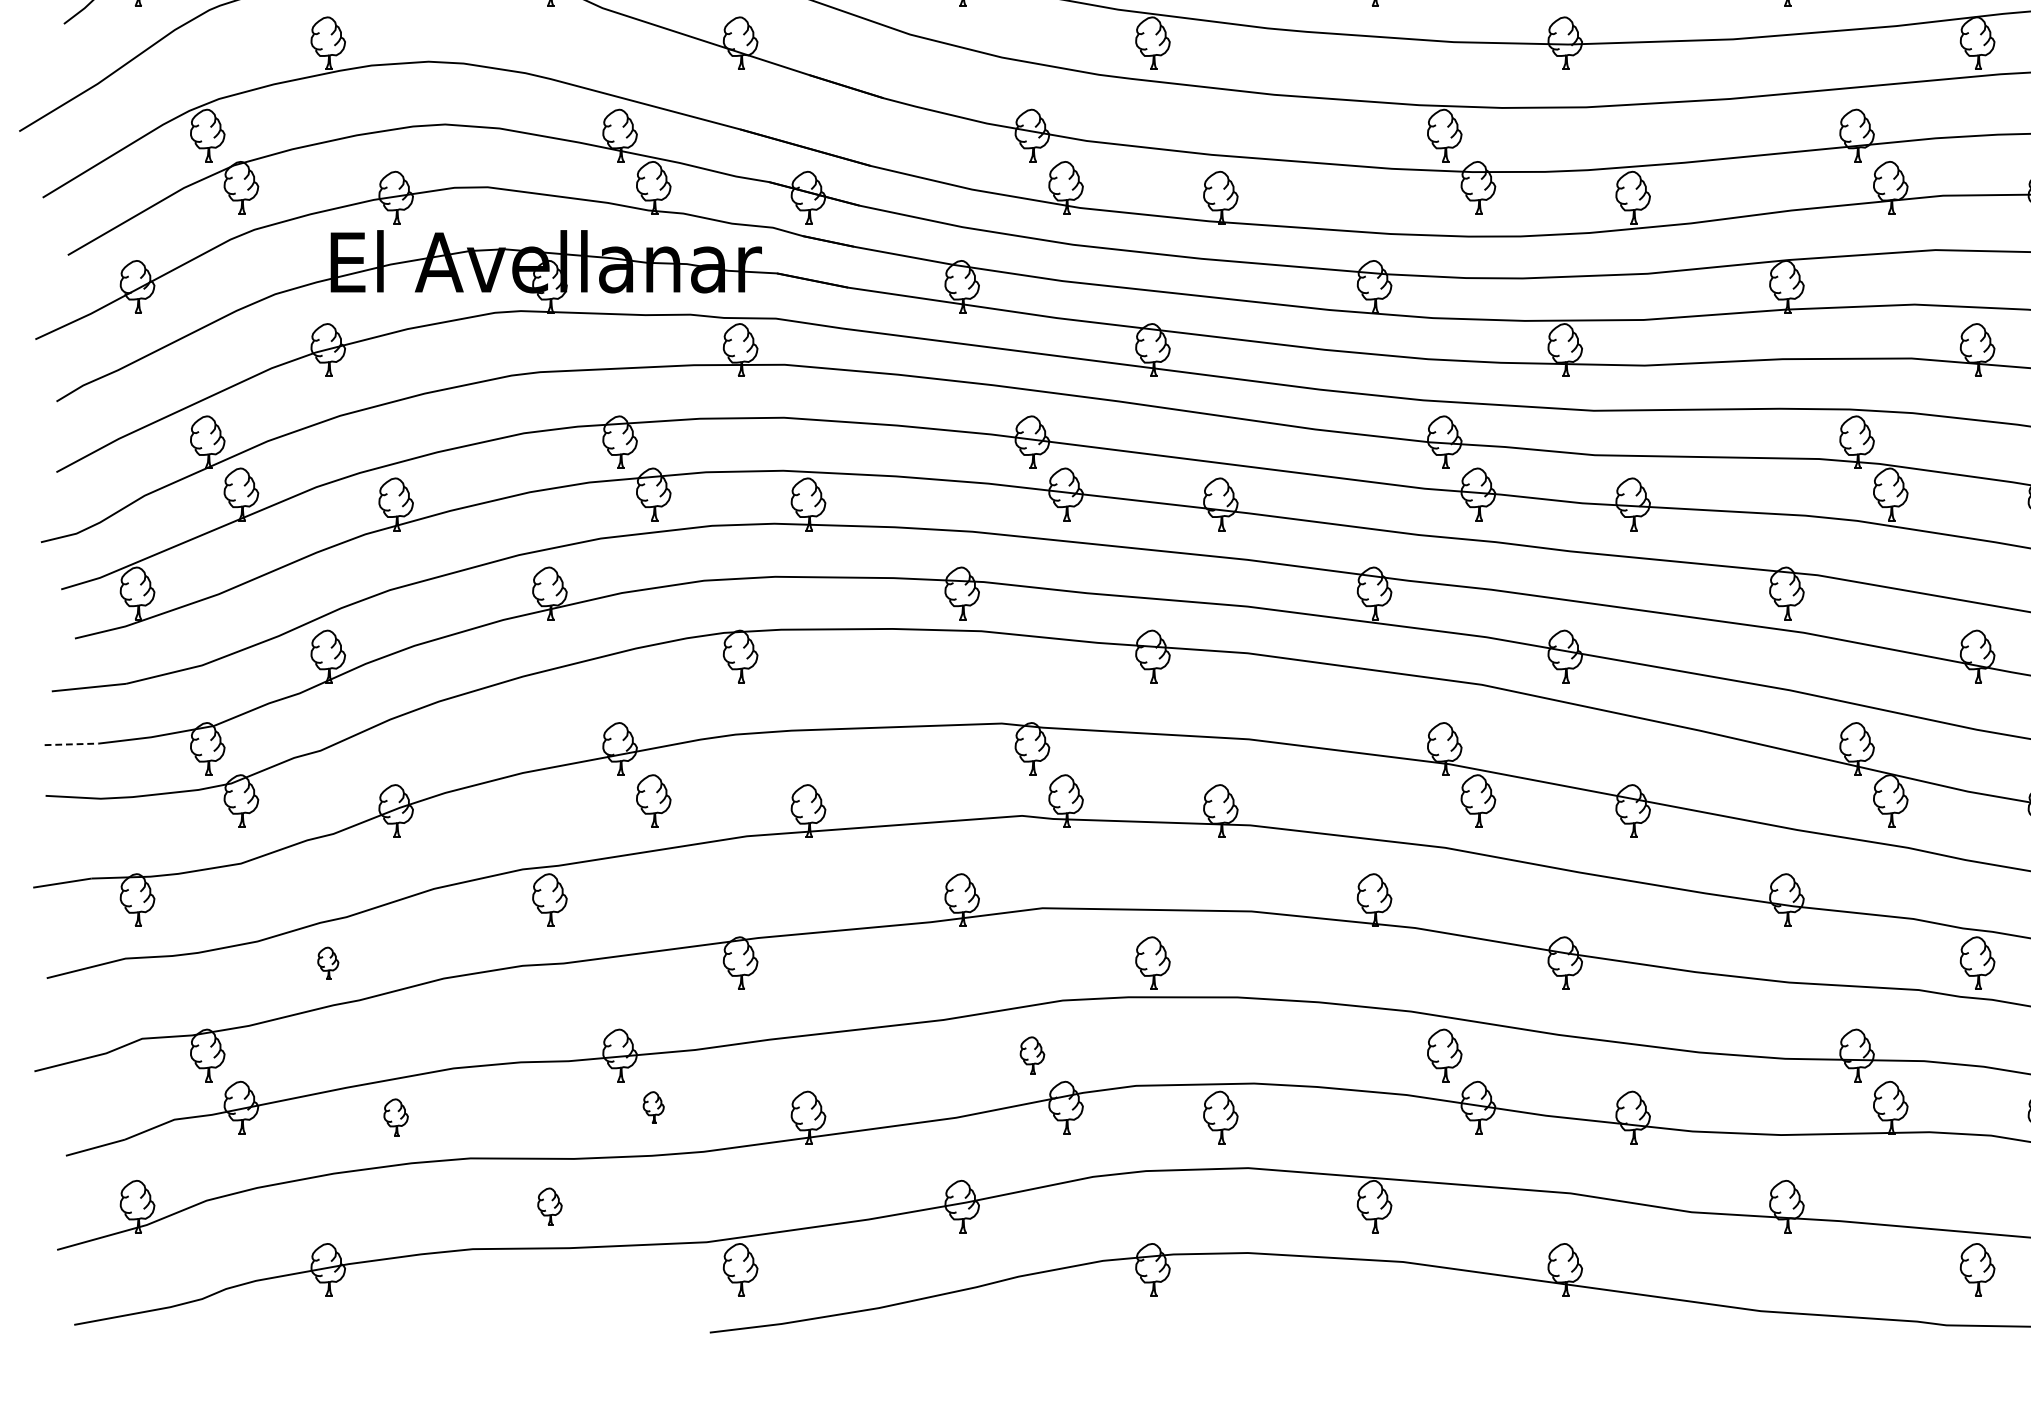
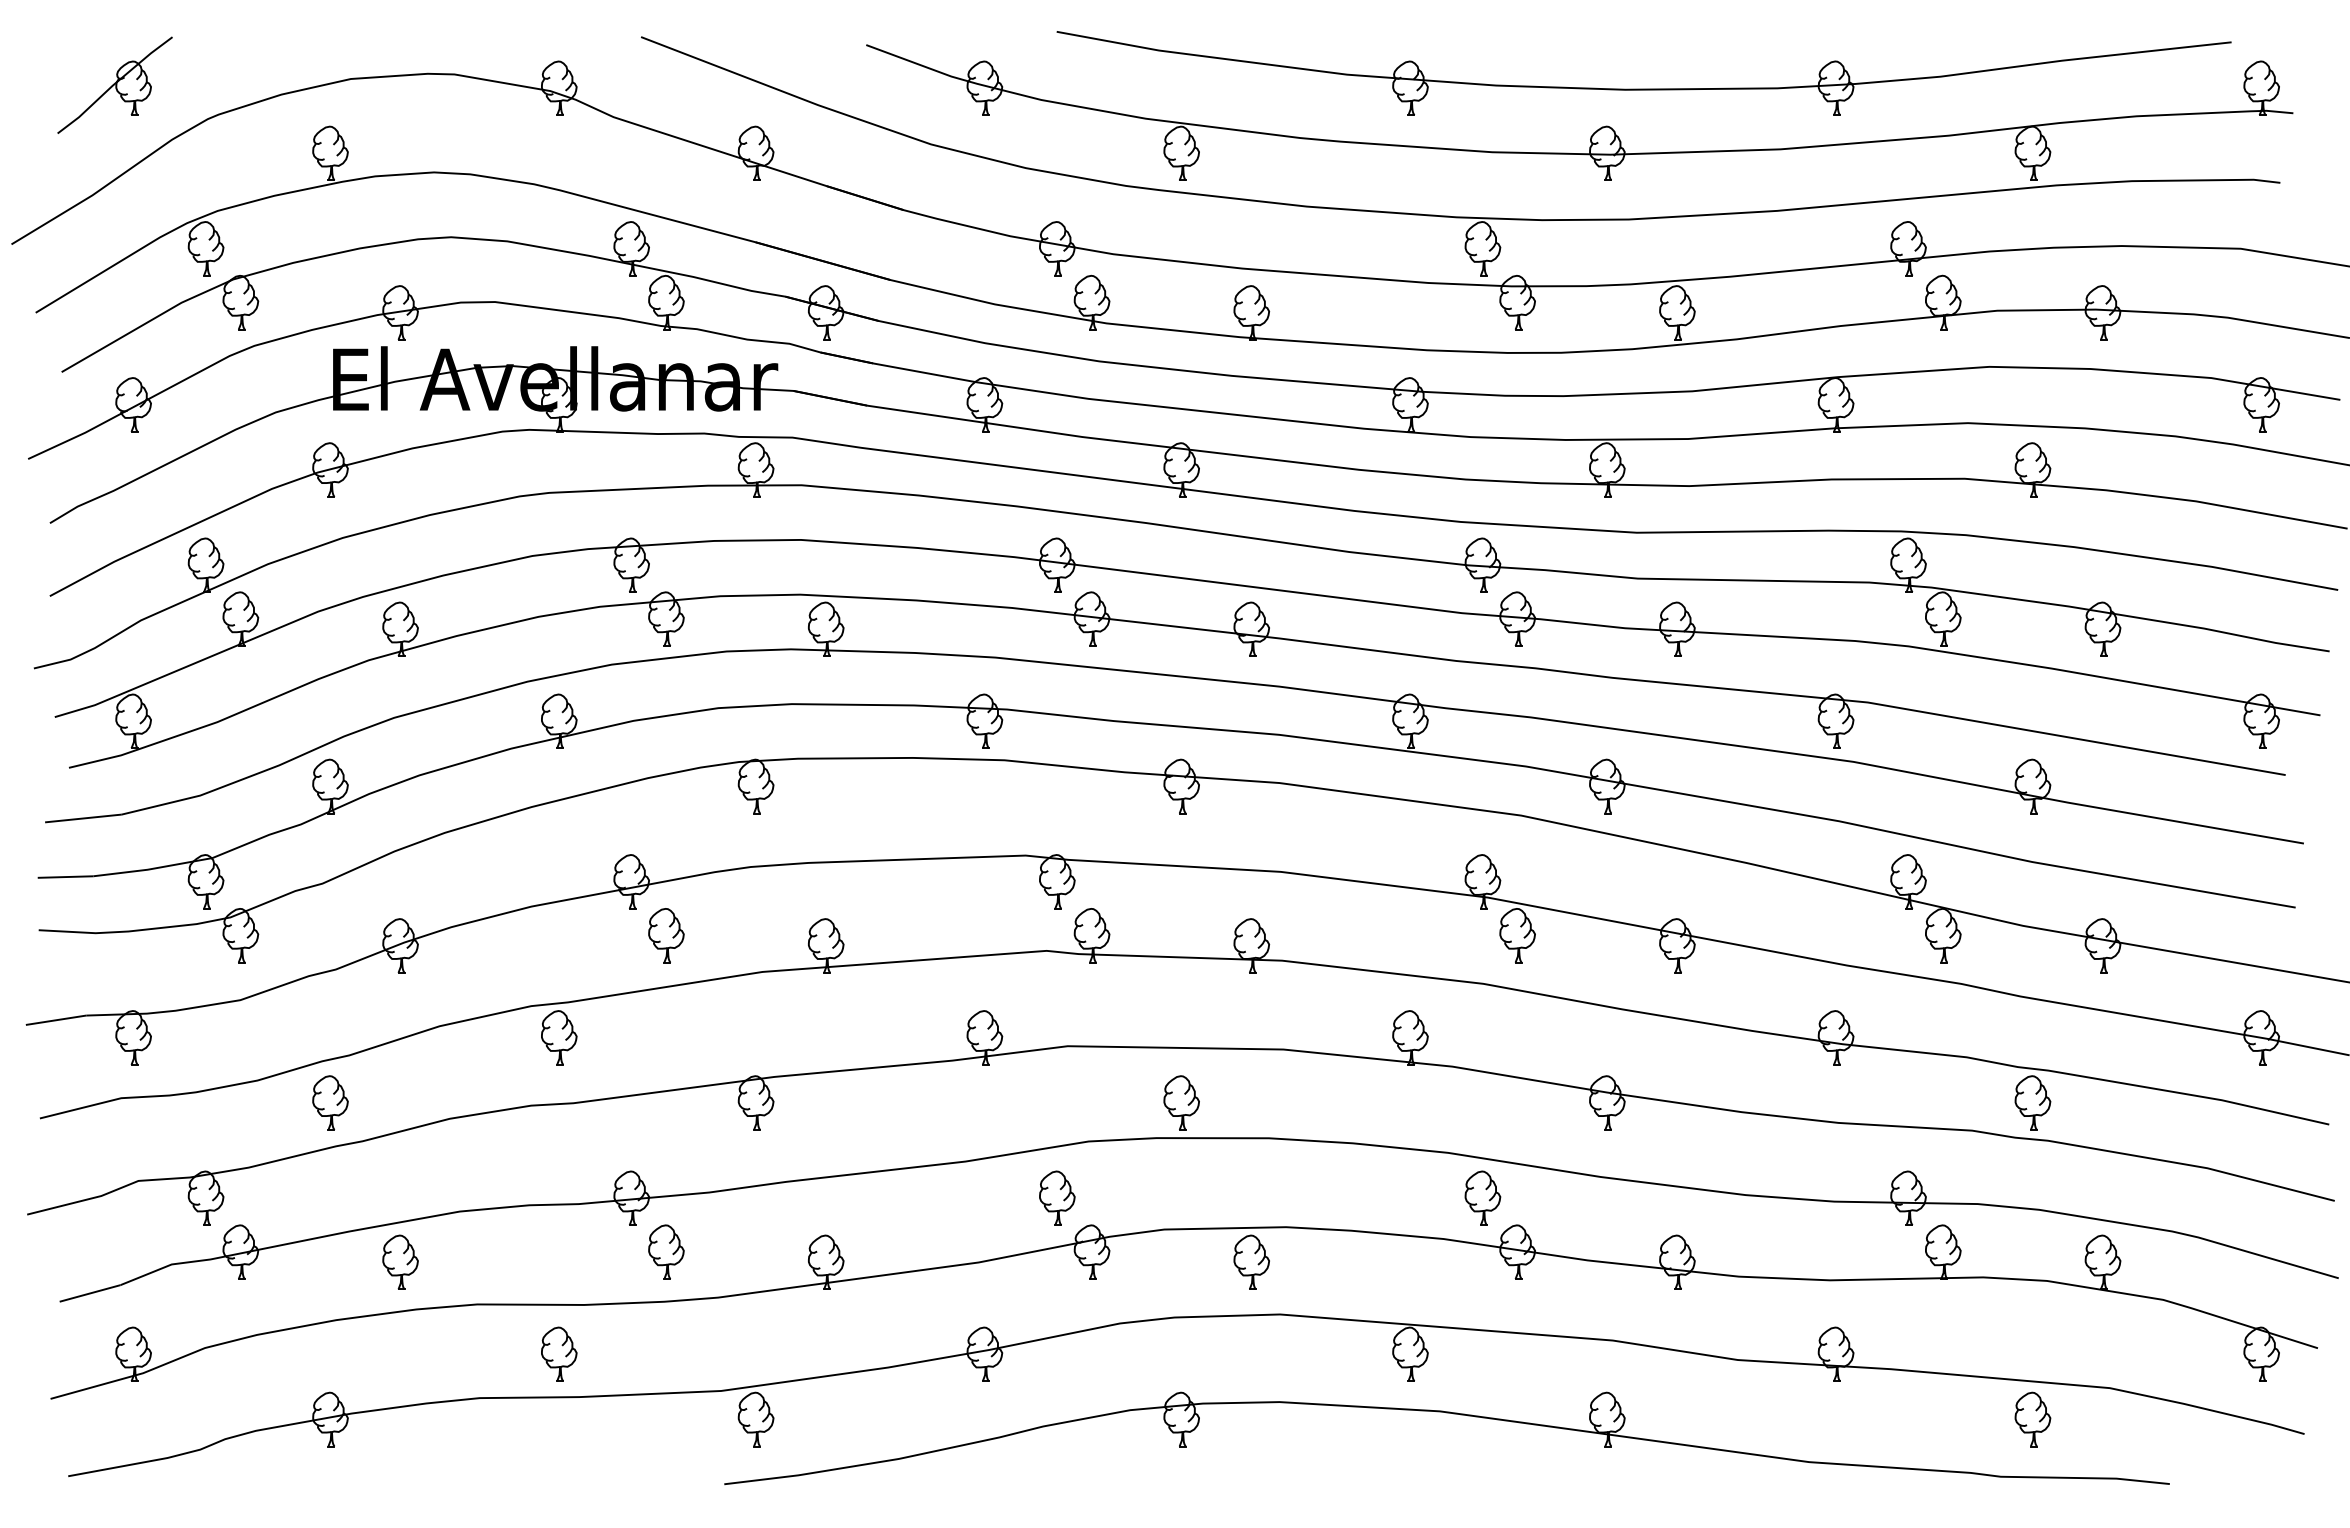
line: (71, 744) -> (65, 877), dashed -> solid
part: (328, 962) -> (330, 1102), size x1.67
part: (1032, 1054) -> (1057, 1197), size x1.43
part: (653, 1107) -> (666, 1251), size x1.67
part: (396, 1116) -> (400, 1261), size x1.43
part: (550, 1205) -> (559, 1353), size x1.43

